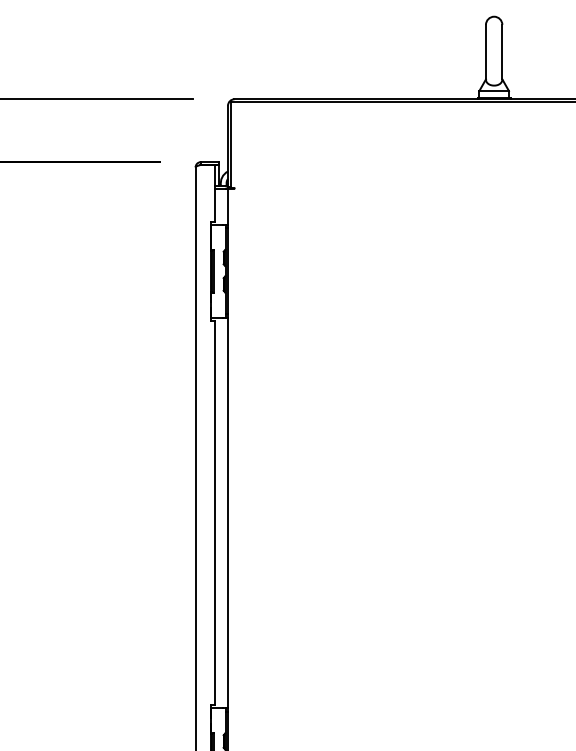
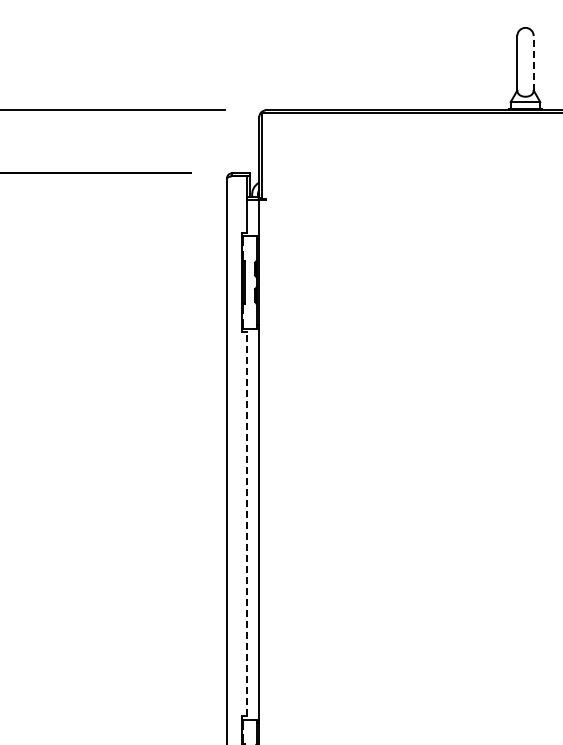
line: (502, 51) -> (533, 62), solid -> dashed
line: (215, 512) -> (246, 523), solid -> dashed

